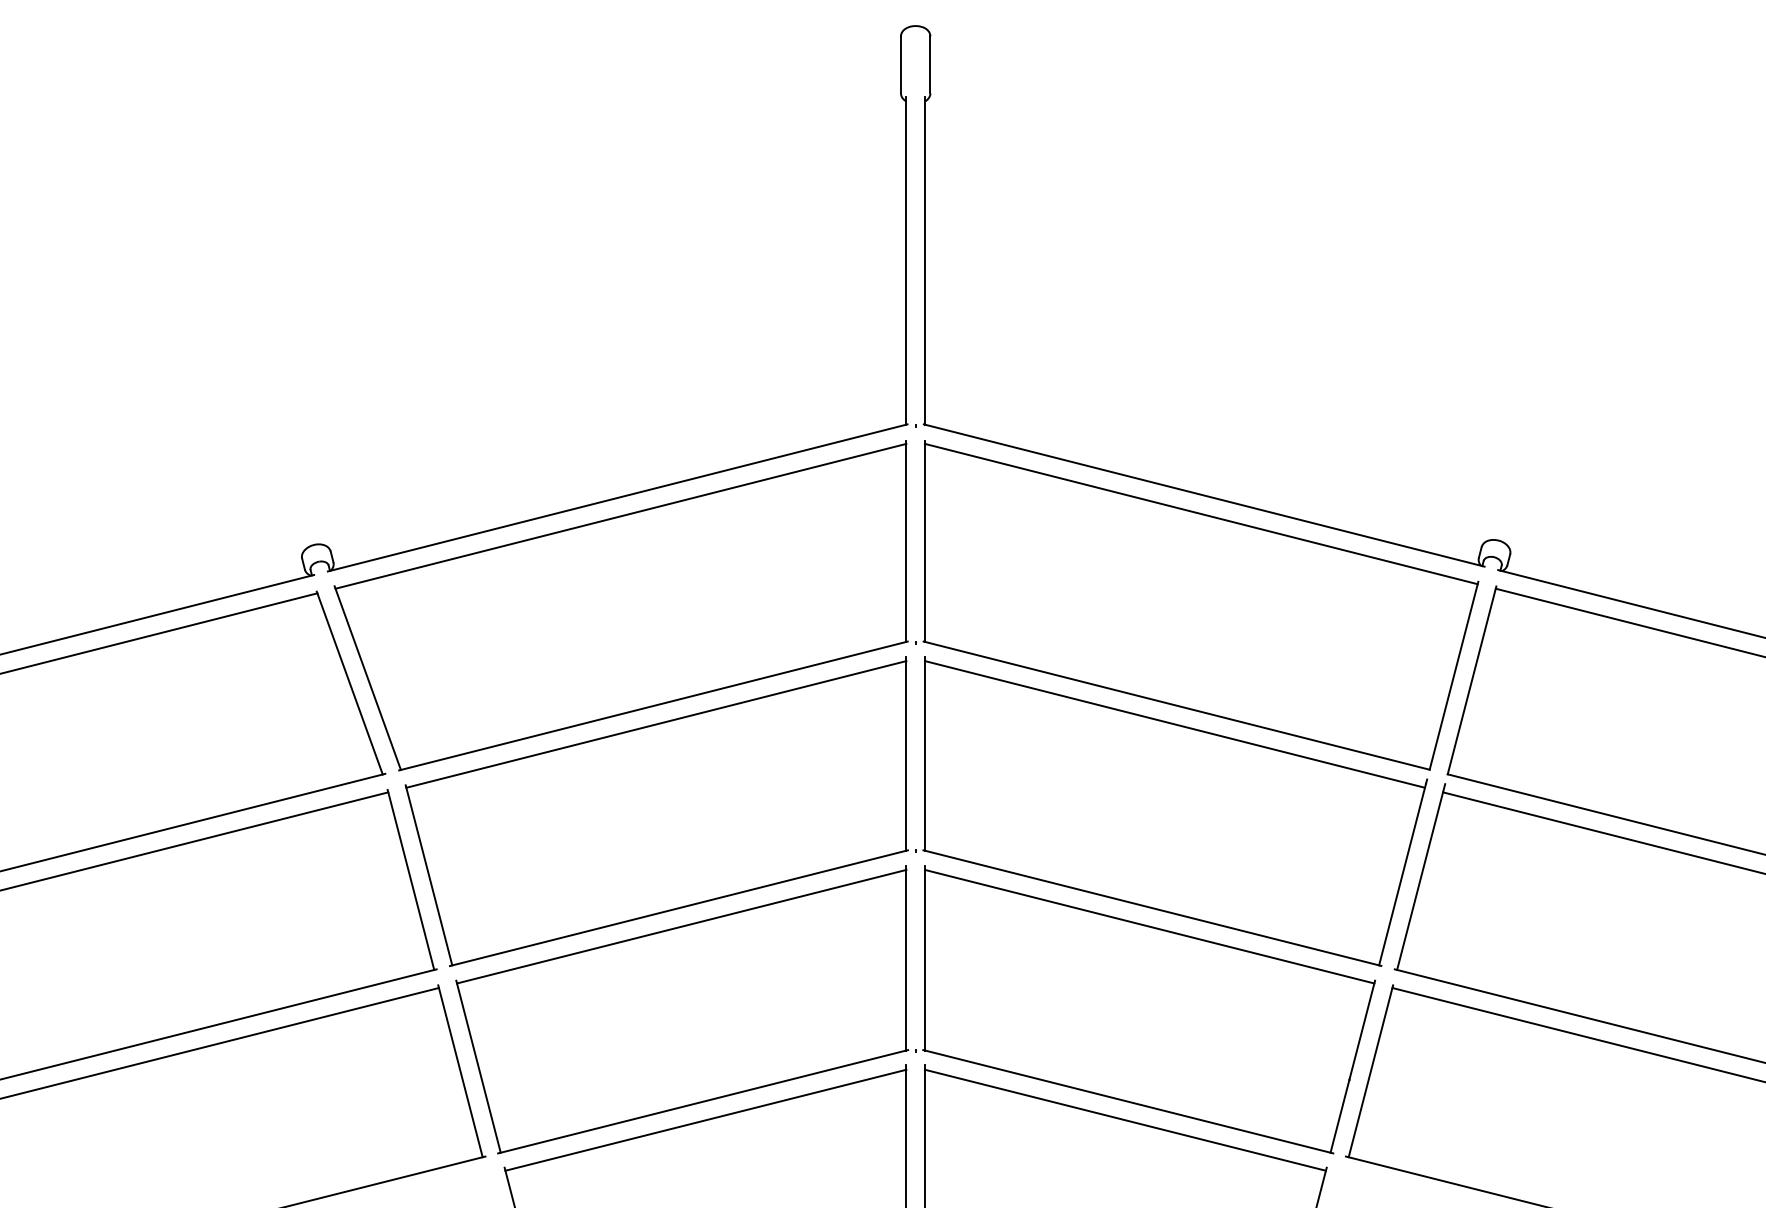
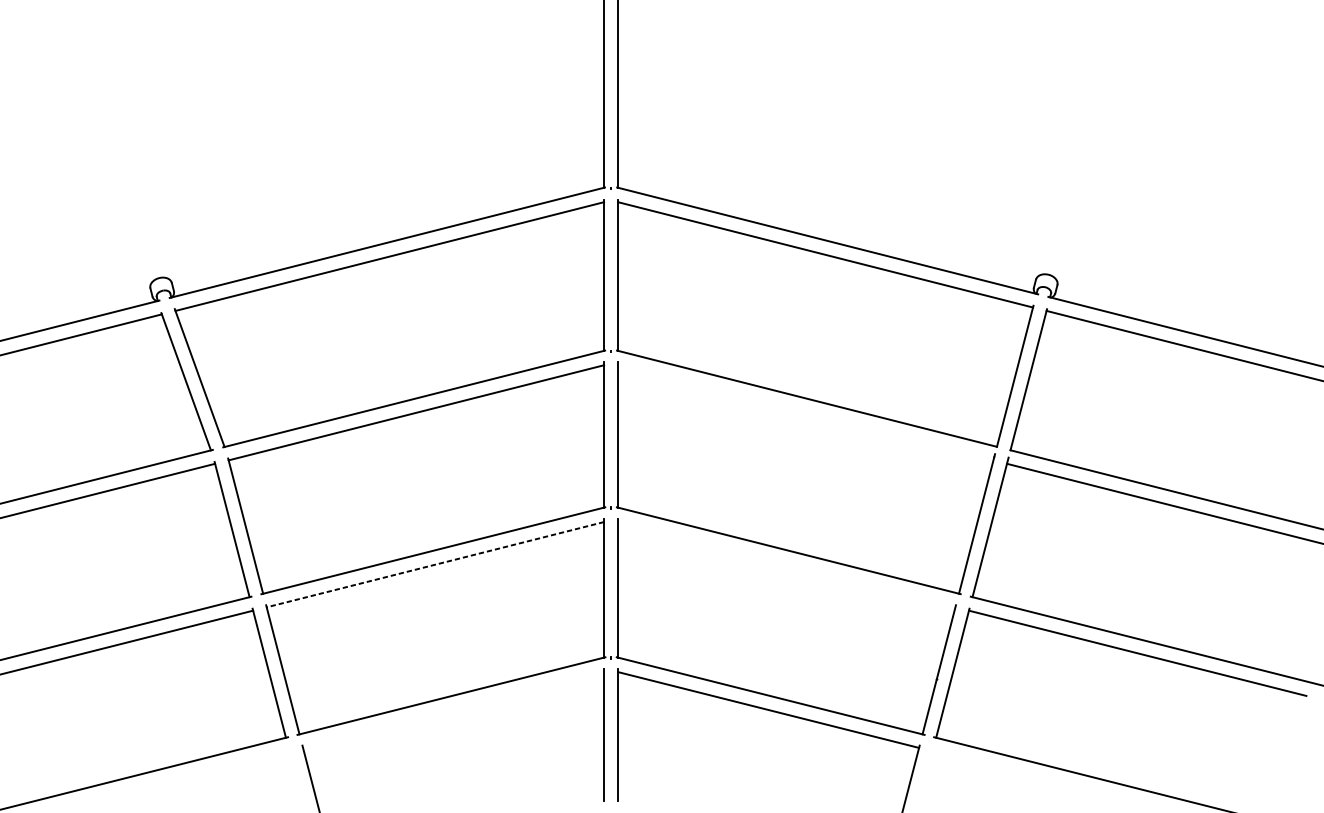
line: (1174, 724) -> (805, 412), removed
line: (681, 926) -> (435, 564), solid -> dashed
line: (1149, 926) -> (786, 564), removed
line: (705, 1119) -> (453, 709), removed

